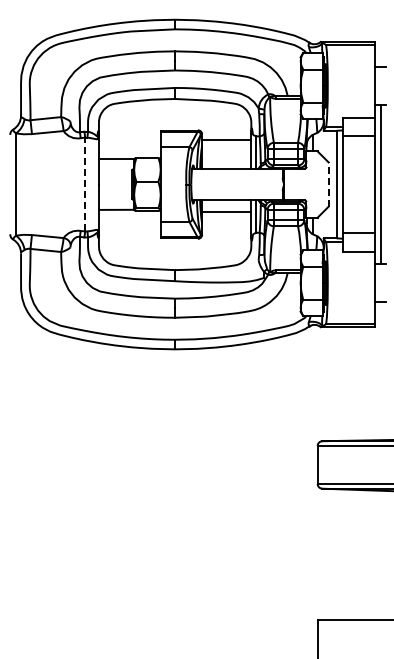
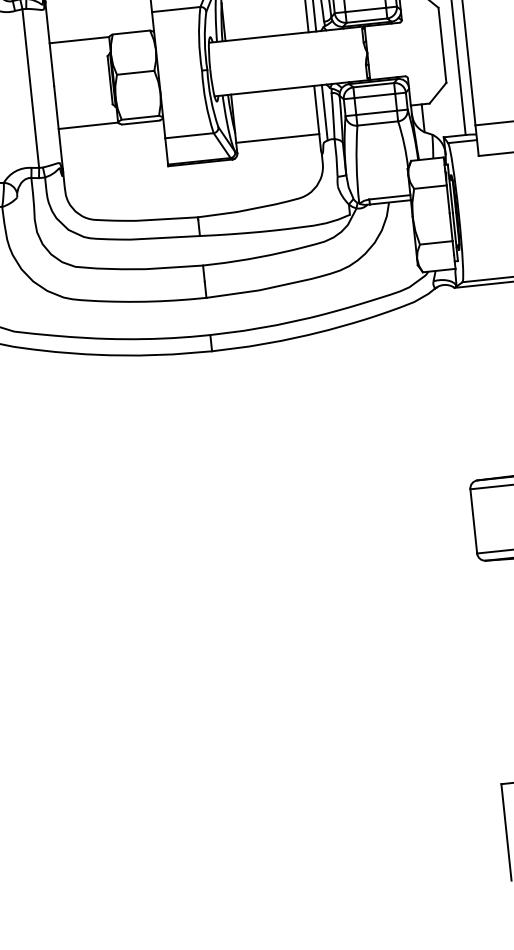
line: (85, 184) -> (31, 88), dashed -> solid
line: (328, 184) -> (442, 45), dashed -> solid
line: (226, 211) -> (277, 137), moved

